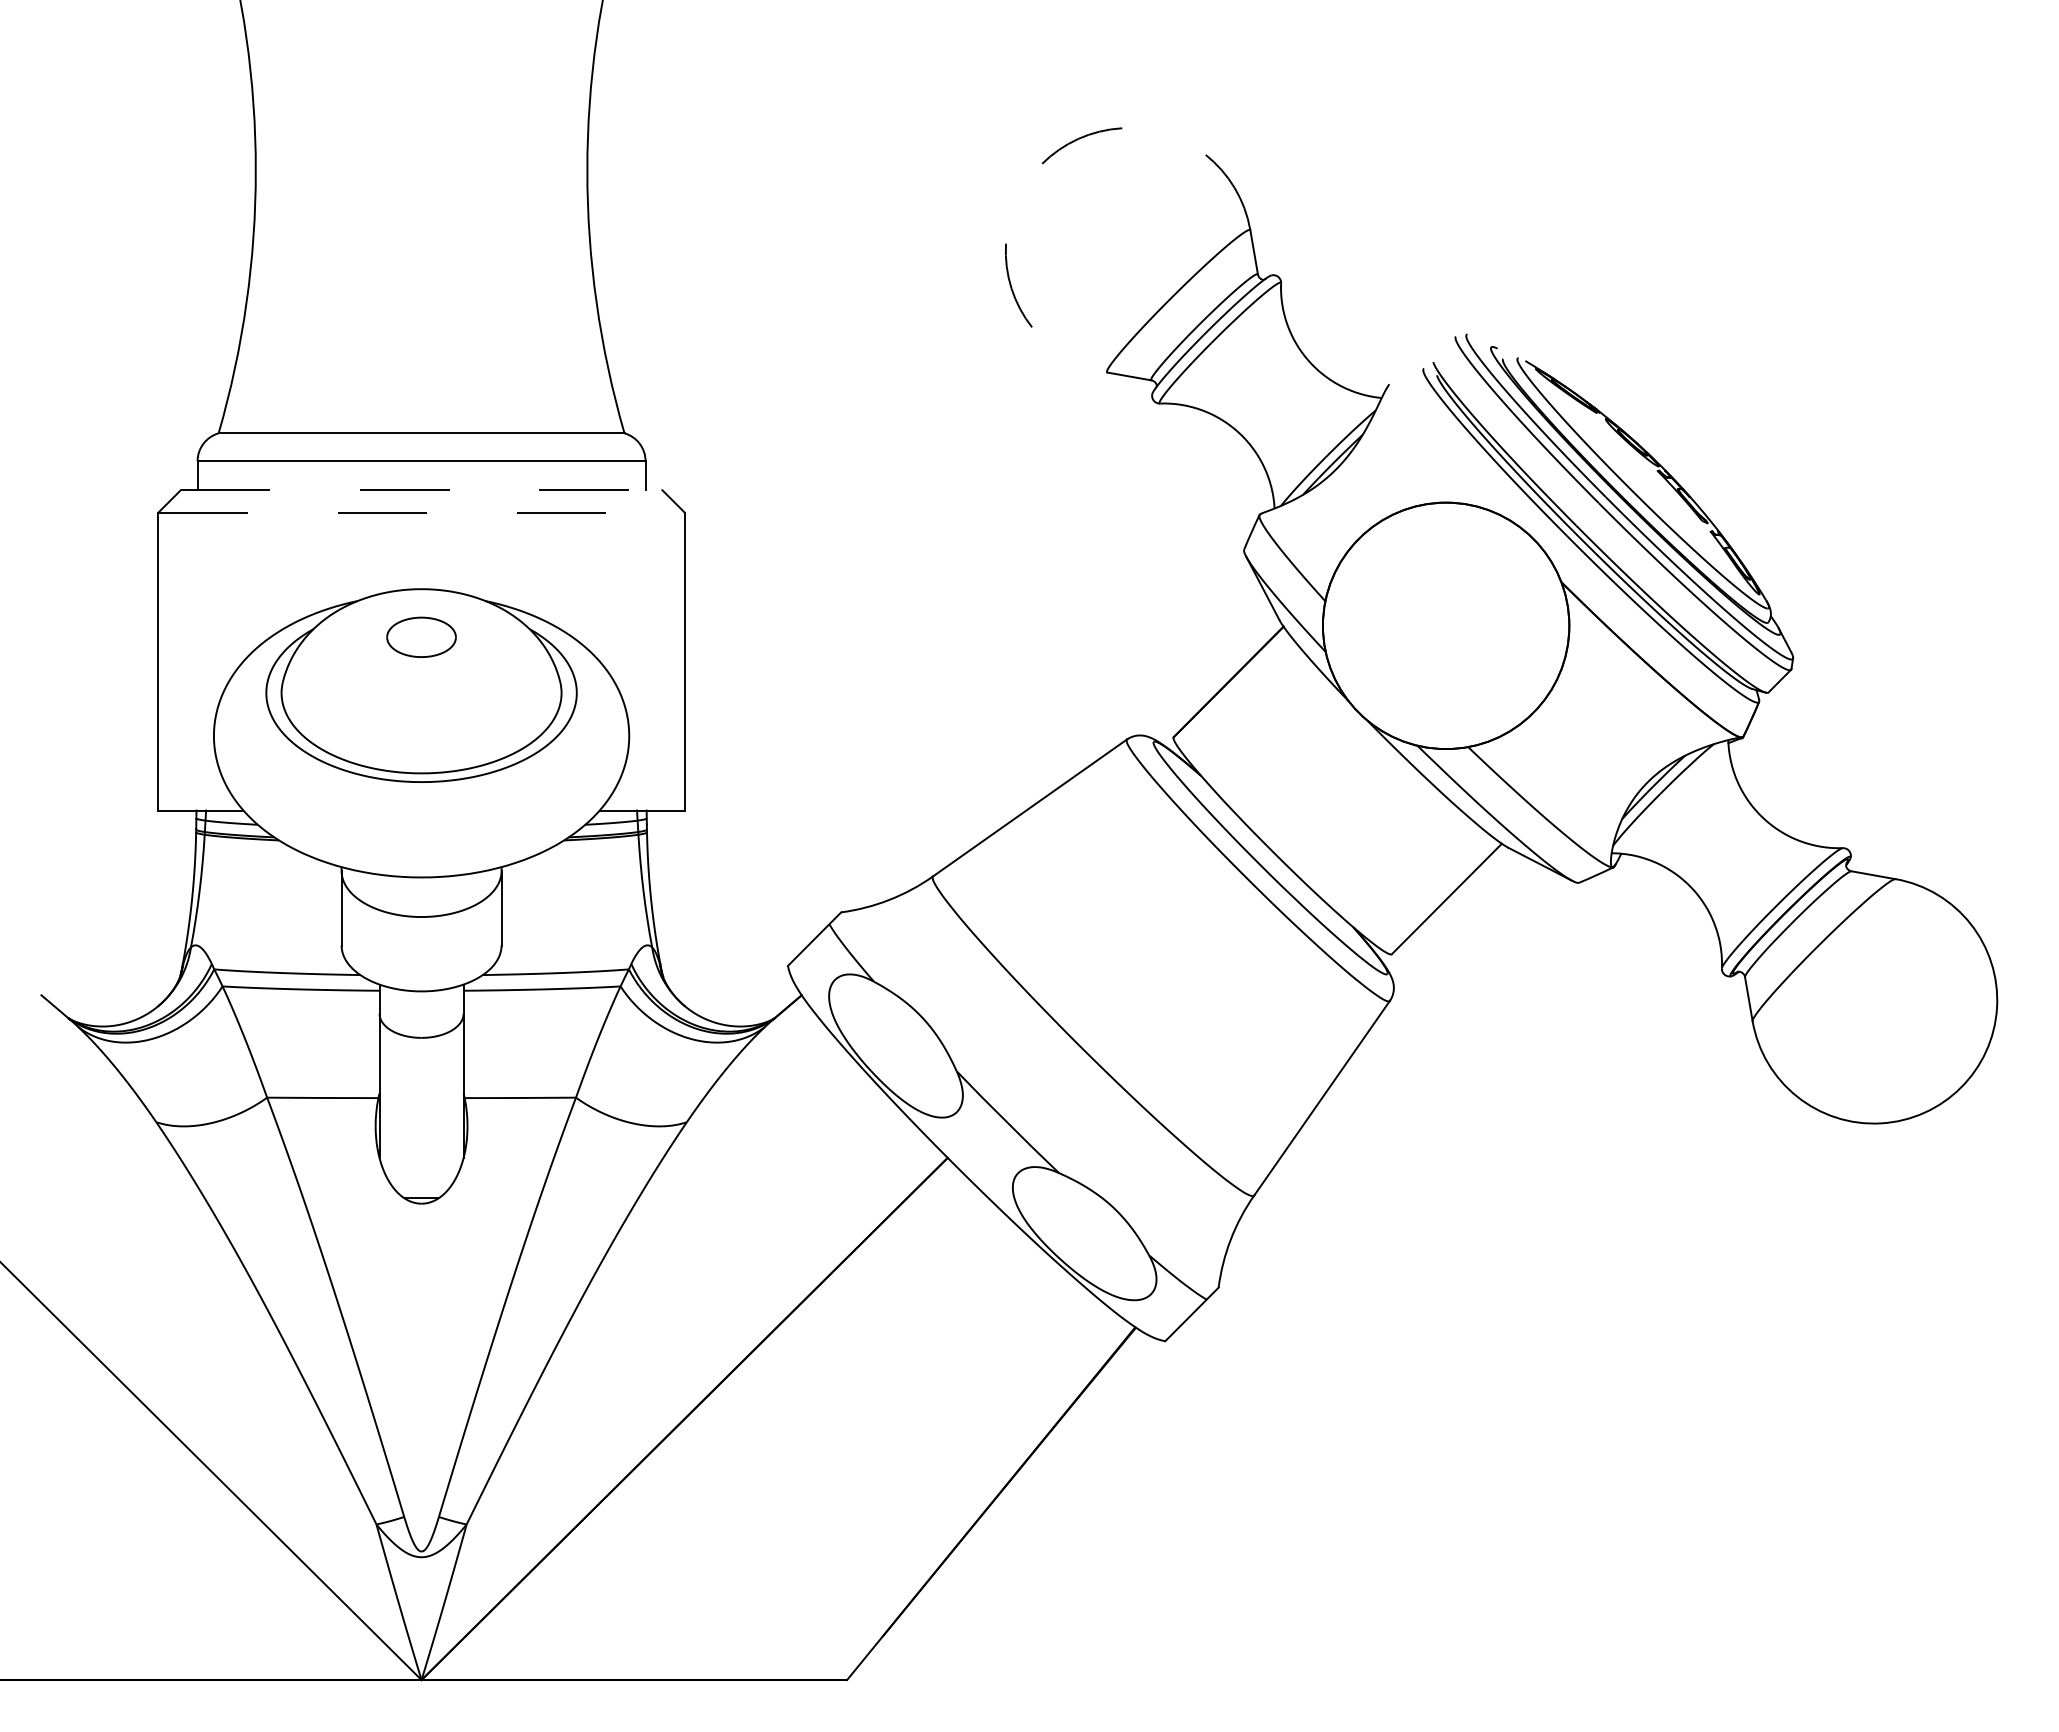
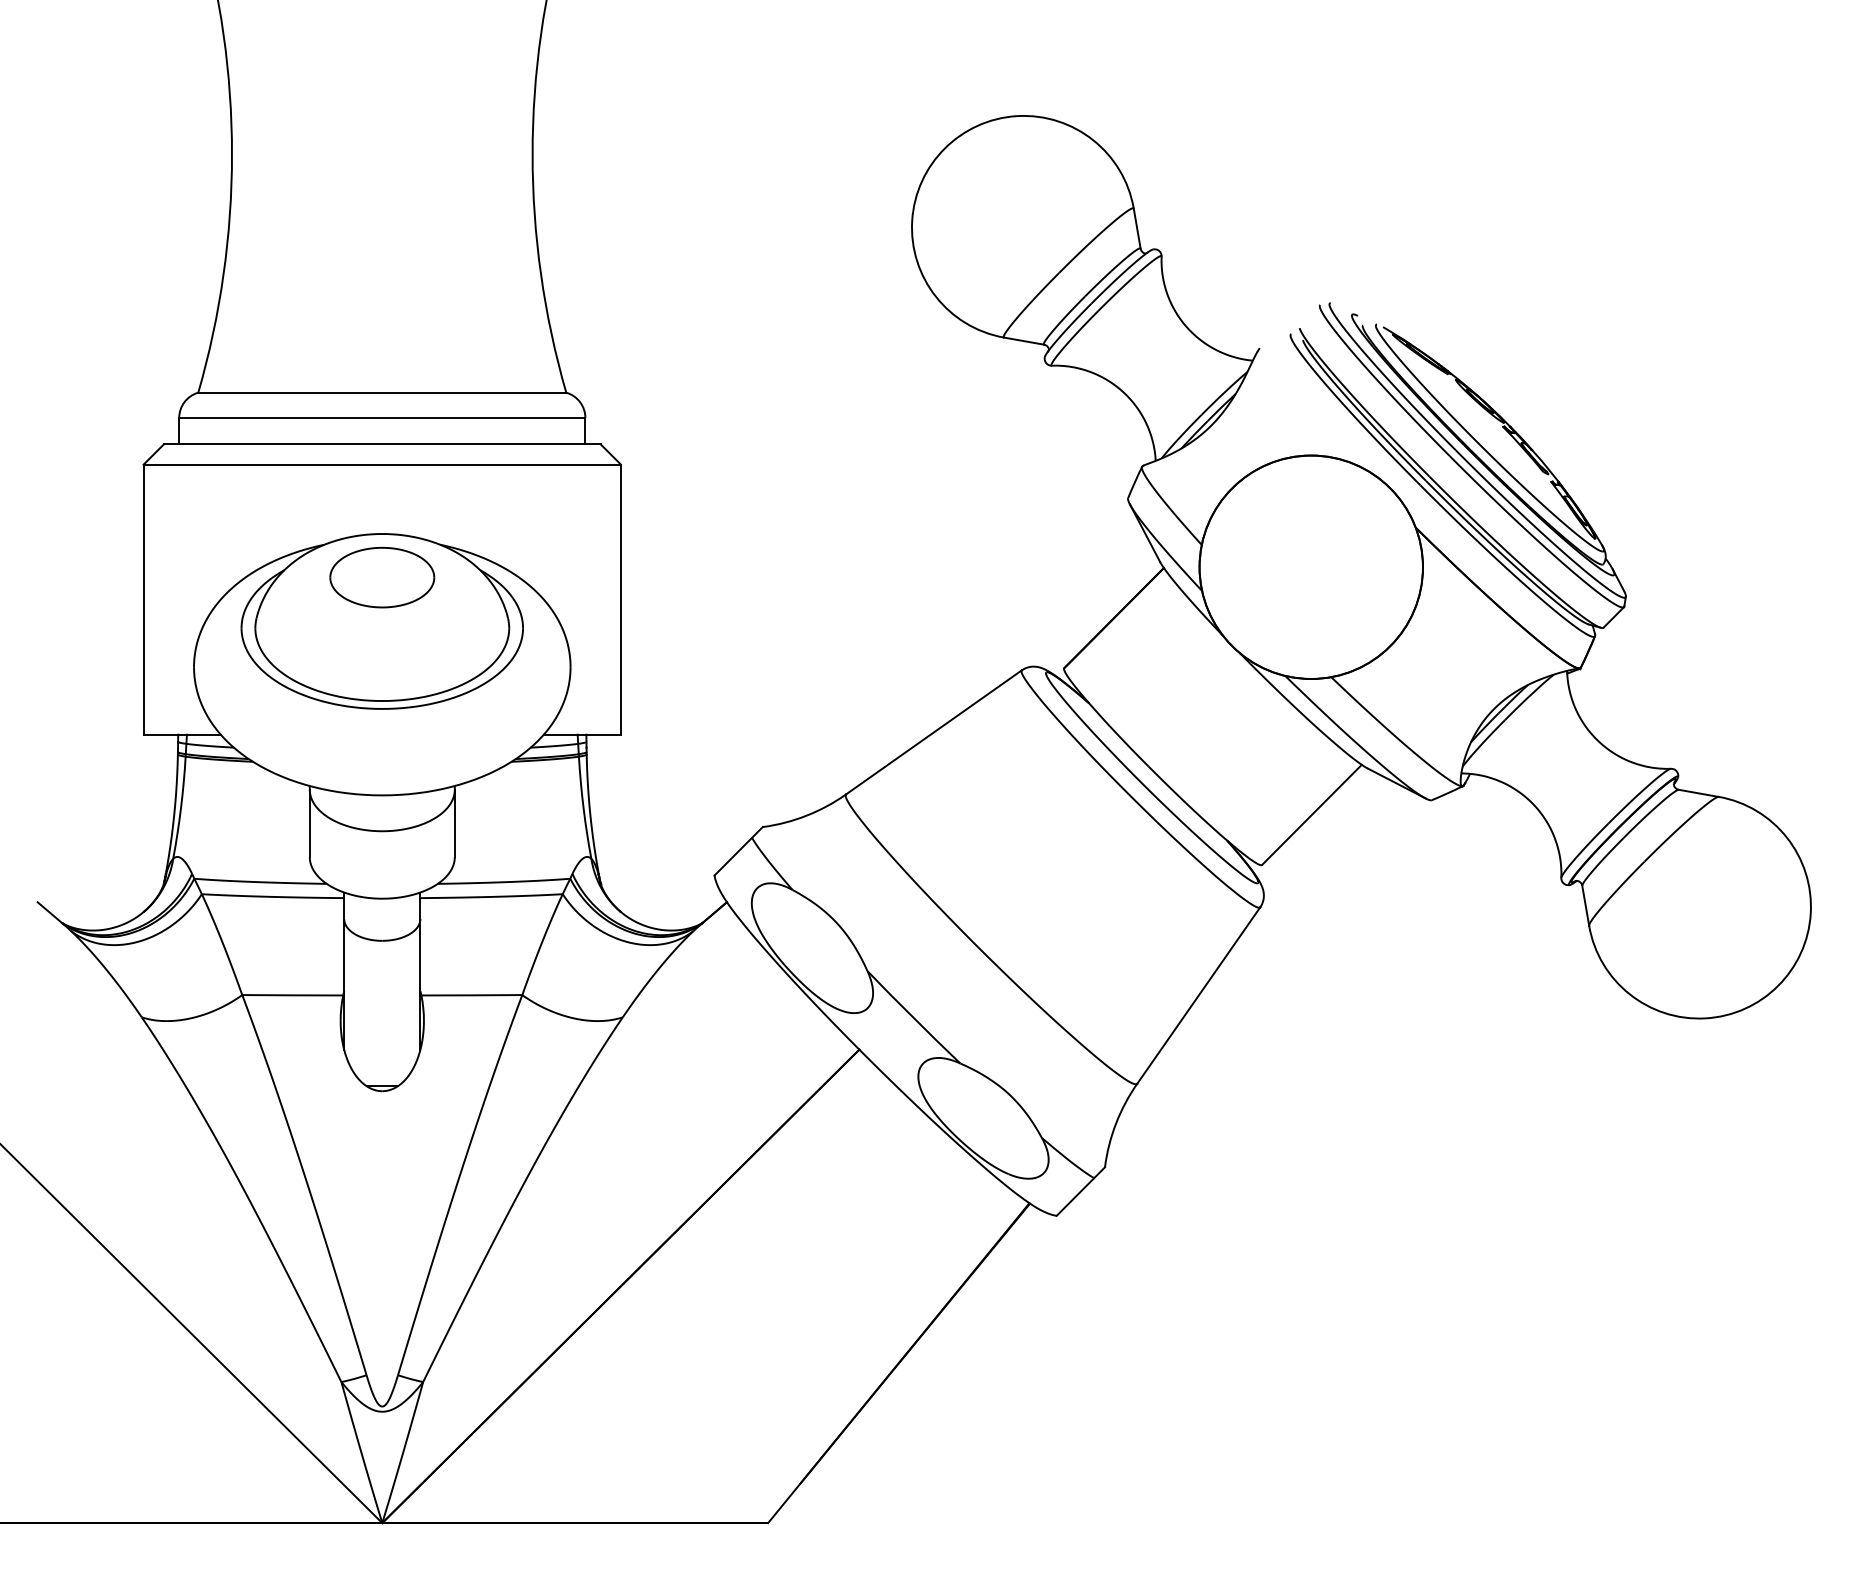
arc: (1042, 163) -> (945, 148), dashed -> solid
line: (421, 490) -> (382, 444), dashed -> solid
line: (422, 512) -> (383, 464), dashed -> solid
part: (421, 637) -> (382, 577), size x1.67

